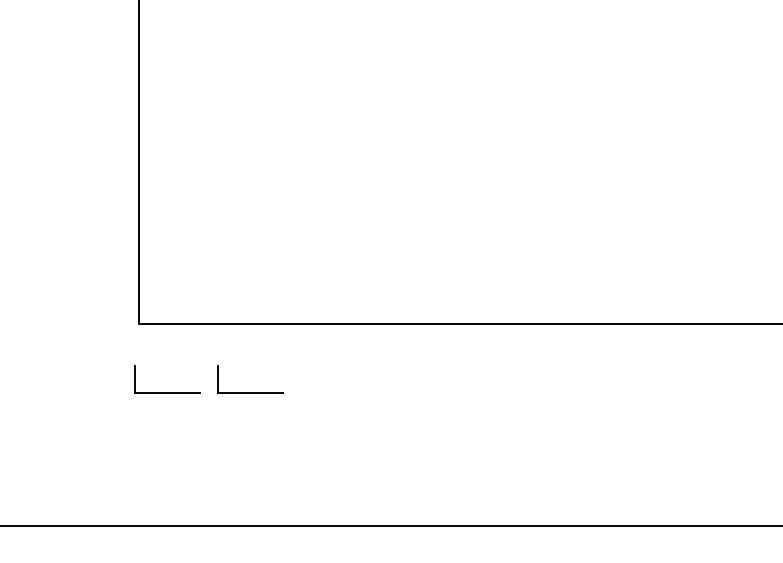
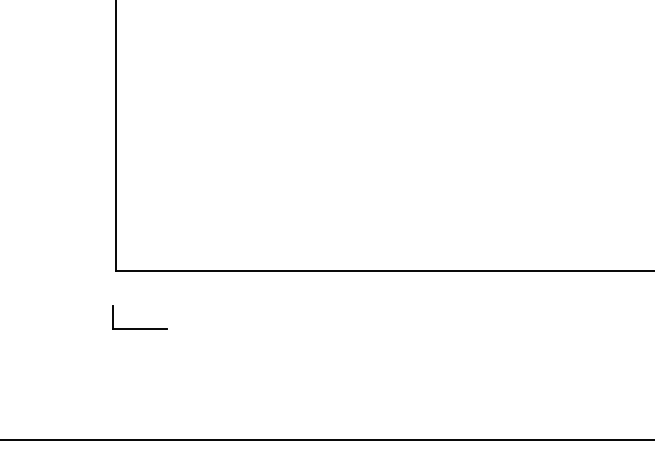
part: (249, 392) -> (208, 328), removed

